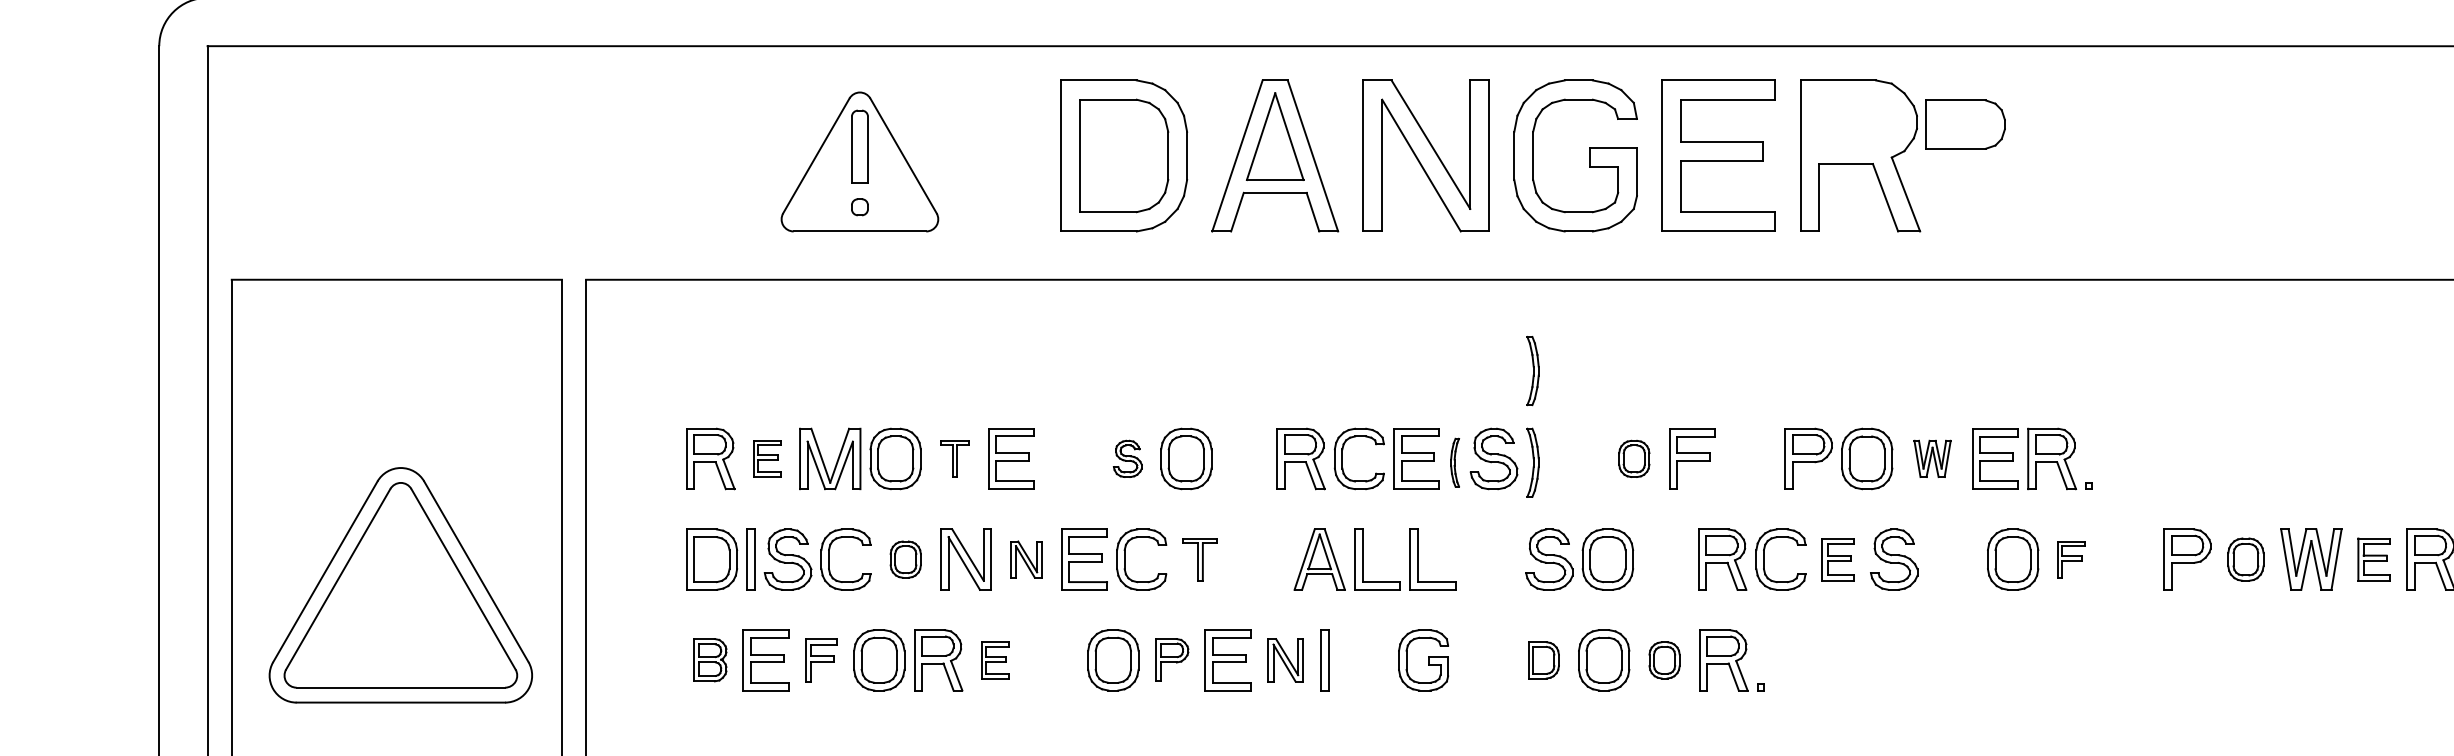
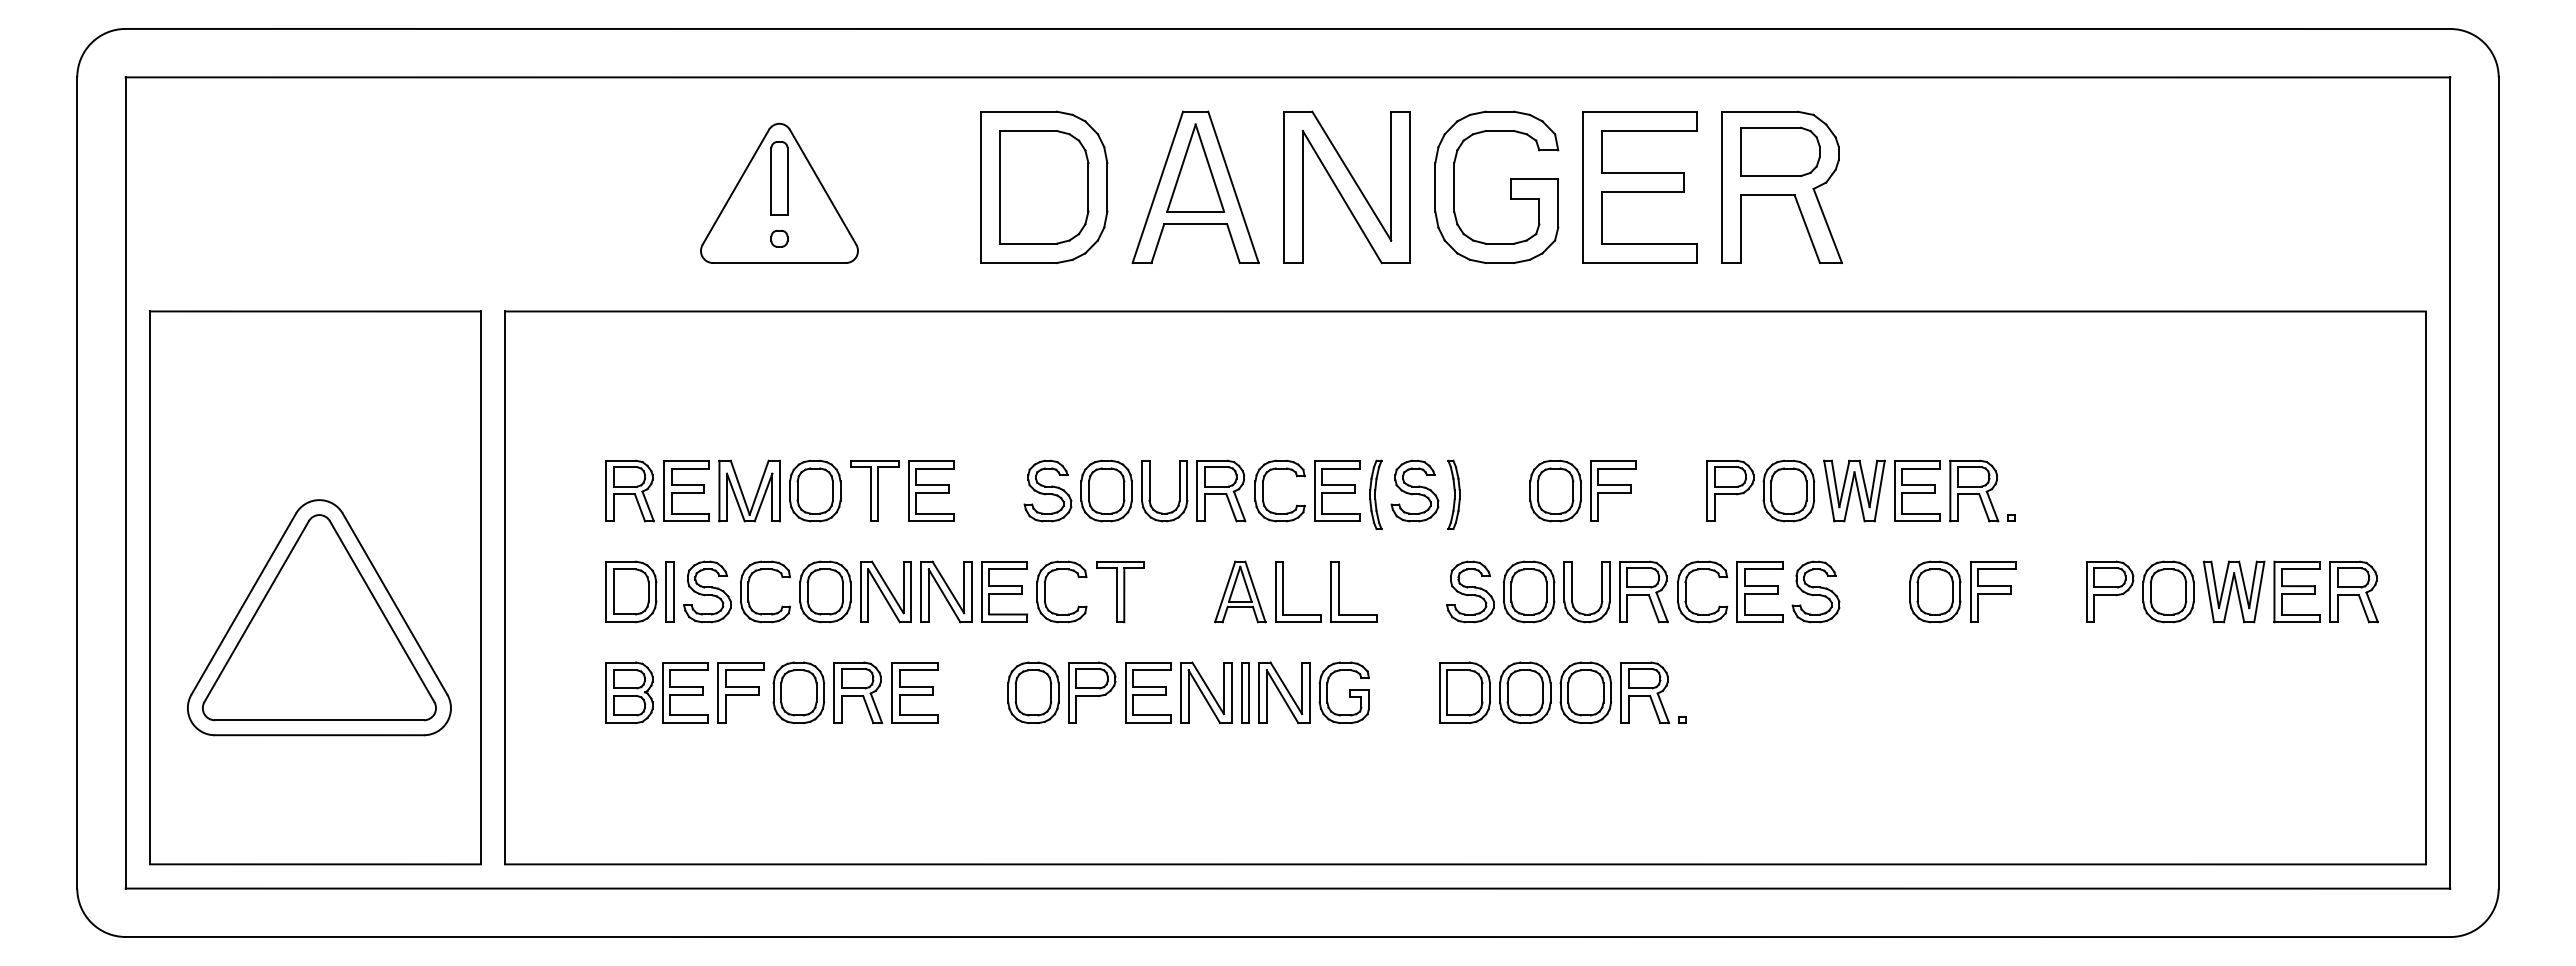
part: (1965, 124) -> (1780, 151), moved
part: (1532, 370) -> (1453, 402), removed
part: (767, 458) -> (686, 490), size x1.67
part: (954, 458) -> (874, 490), size x1.67
part: (1127, 458) -> (1047, 490), size x1.67
part: (1634, 458) -> (1555, 490), size x1.67
part: (1932, 458) -> (1854, 490), size x1.67
part: (1230, 459) -> (1150, 491), added
part: (1454, 462) -> (1375, 494), size x1.43
part: (905, 559) -> (825, 591), size x1.67
part: (1026, 559) -> (946, 591), size x1.67
part: (1837, 559) -> (1759, 591), size x1.43
part: (2071, 559) -> (1993, 591), size x1.67
part: (2245, 559) -> (2168, 591), size x1.43
part: (2373, 559) -> (2296, 591), size x1.43
part: (1200, 560) -> (1120, 592), size x1.43
part: (1651, 560) -> (1572, 592), added
part: (710, 659) -> (629, 692), size x1.43
part: (821, 659) -> (740, 692), size x1.43
part: (994, 659) -> (914, 692), size x1.67
part: (1172, 659) -> (1092, 692), size x1.43
part: (1286, 659) -> (1206, 692), size x1.43
part: (1363, 659) -> (1284, 692), added
part: (1543, 659) -> (1464, 692), size x1.67
part: (1664, 659) -> (1585, 692), size x1.67

